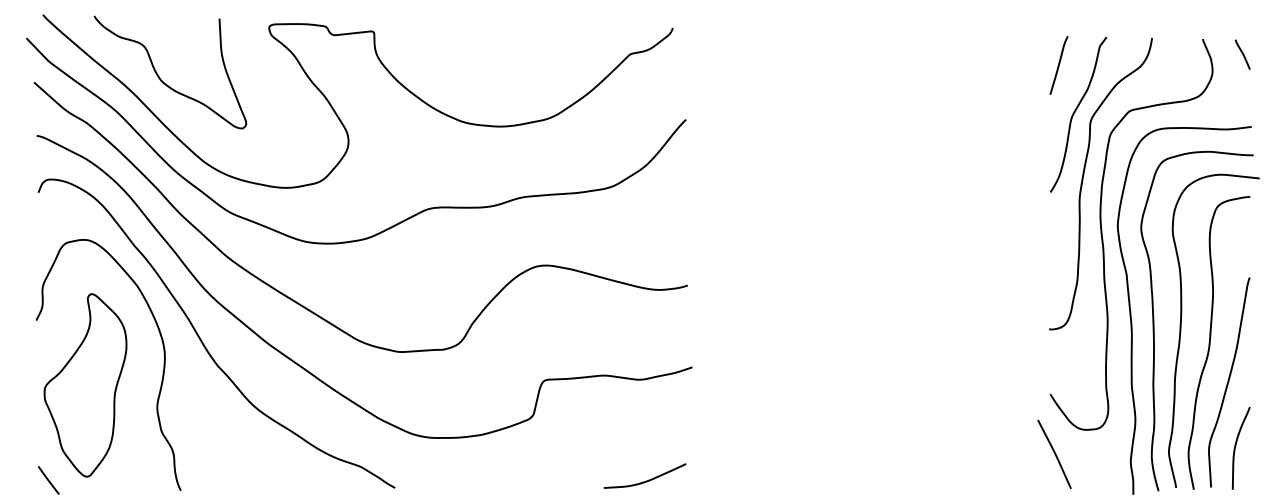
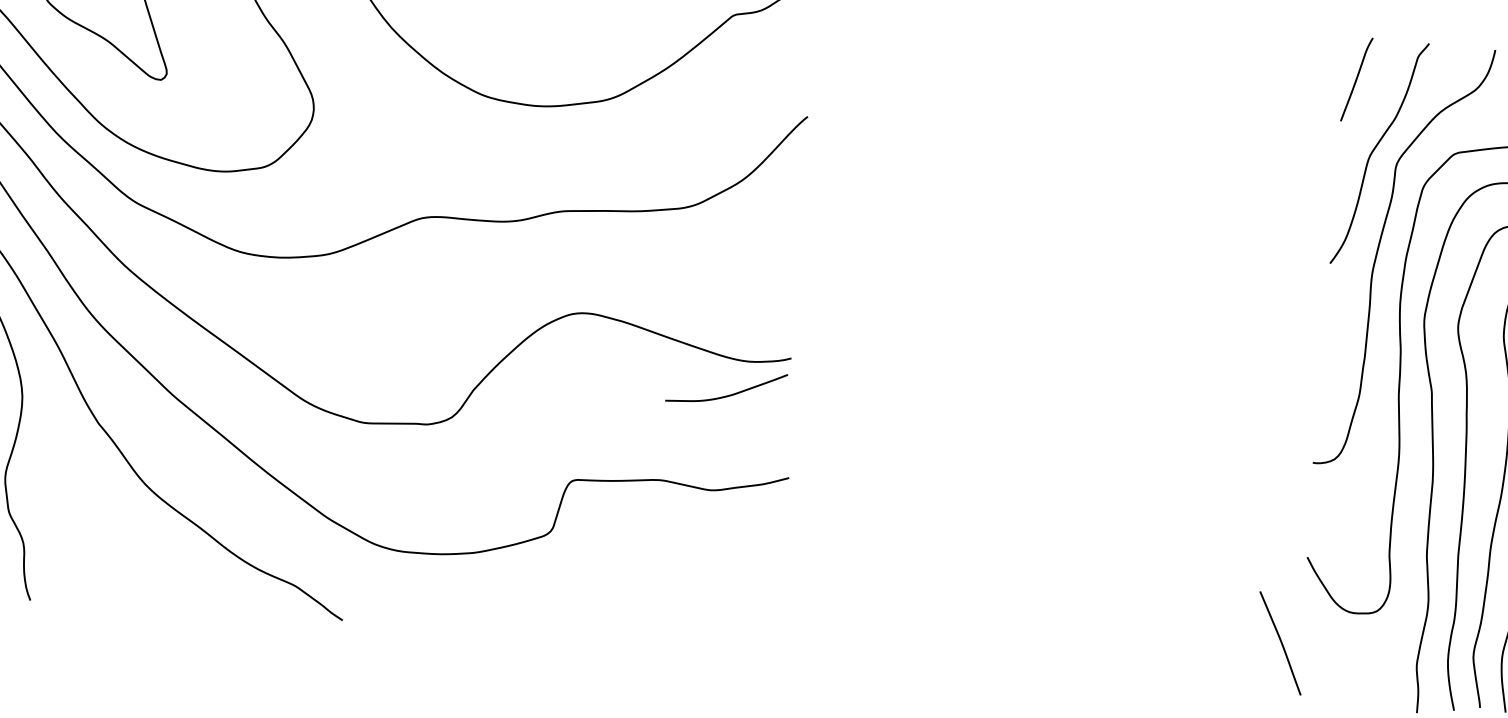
line: (1054, 453) -> (1280, 642), moved
curve: (645, 480) -> (726, 394), moved

